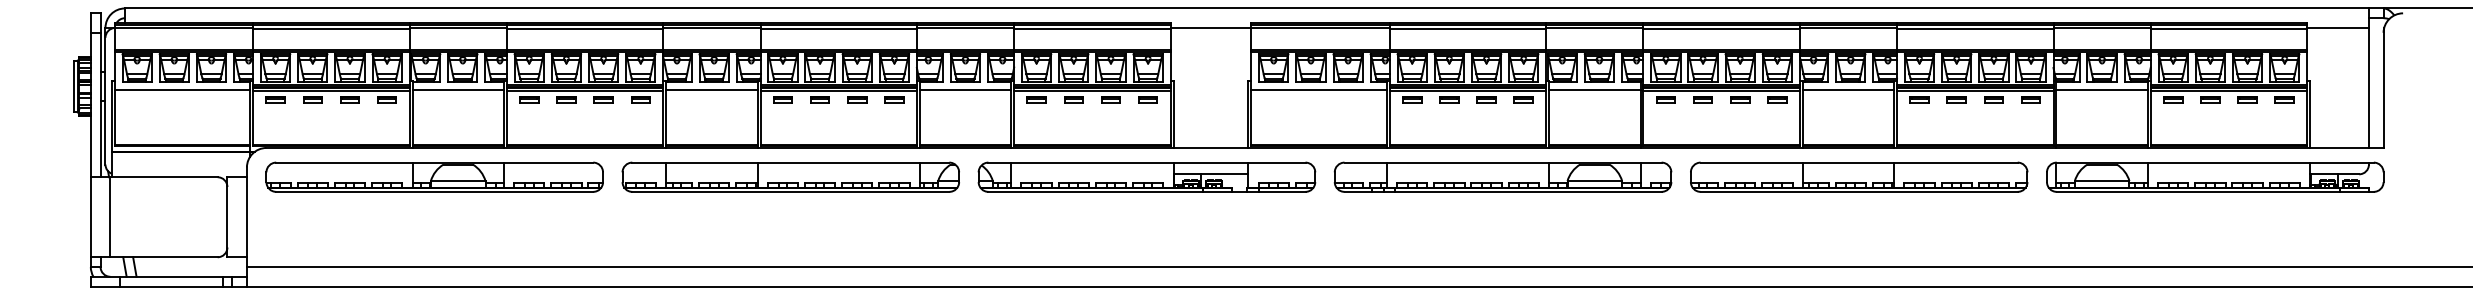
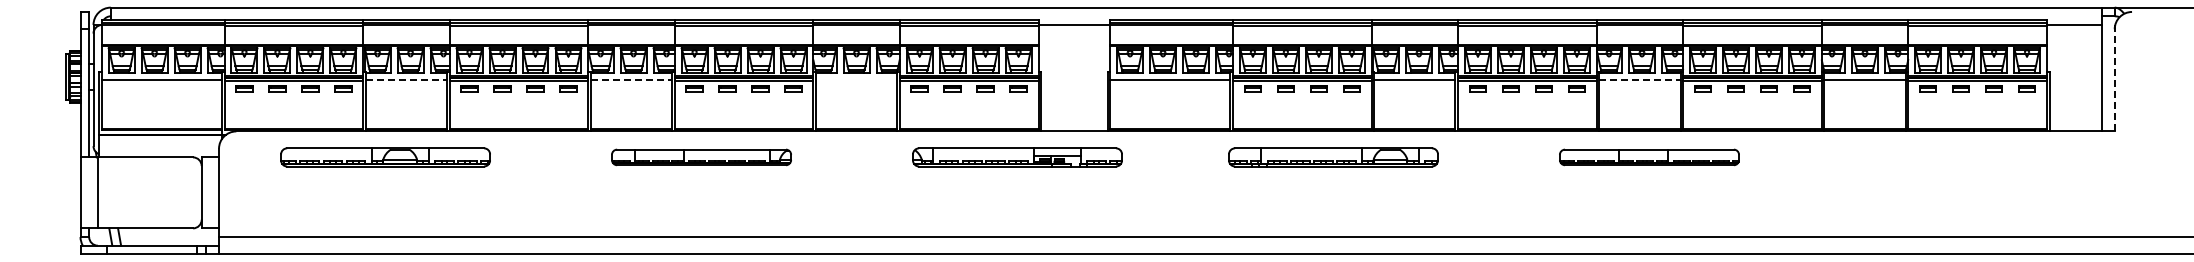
line: (2383, 87) -> (2114, 77), solid -> dashed
line: (458, 90) -> (406, 80), solid -> dashed
line: (711, 90) -> (631, 80), solid -> dashed
line: (965, 90) -> (856, 80), removed
line: (1847, 90) -> (1639, 80), solid -> dashed
part: (434, 177) -> (385, 157), size x0.7
part: (790, 177) -> (701, 157), size x0.6
part: (1146, 177) -> (1017, 157), size x0.7
part: (1503, 177) -> (1333, 157), size x0.7
part: (1859, 177) -> (1649, 157), size x0.6
part: (2215, 177) -> (1965, 157), removed

